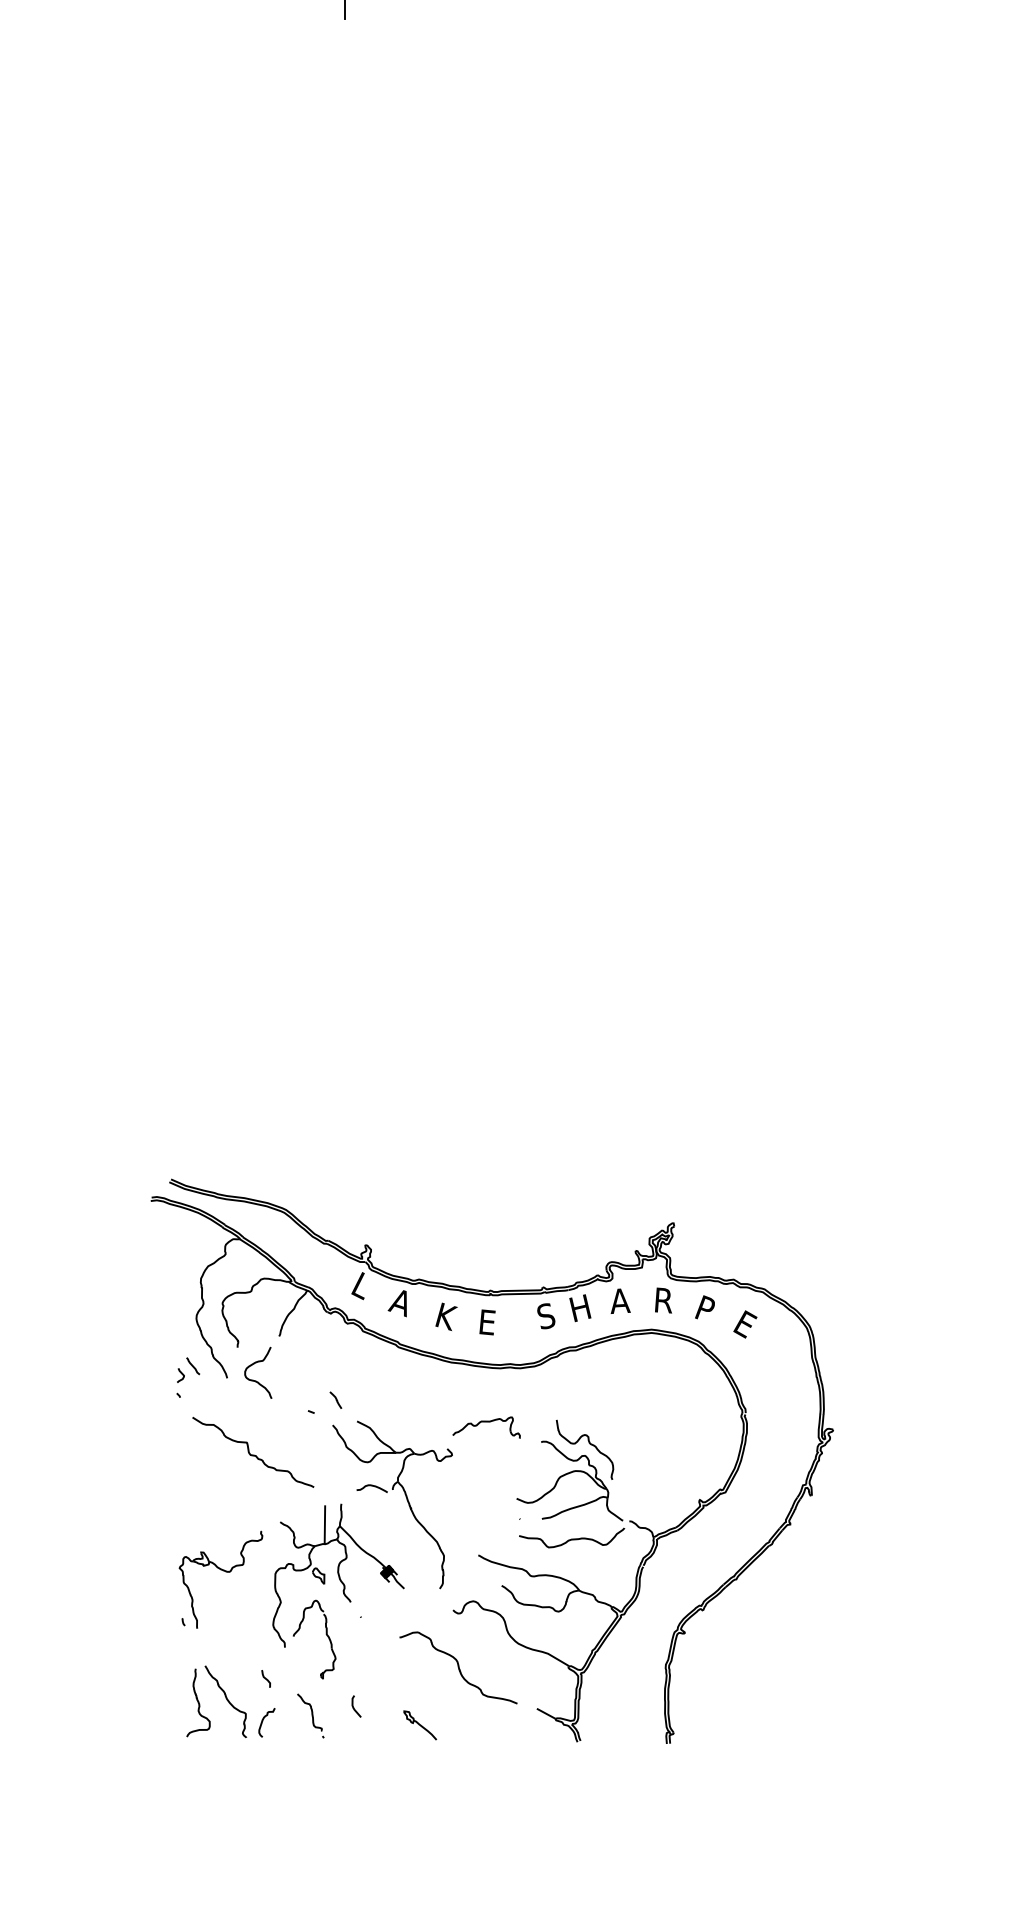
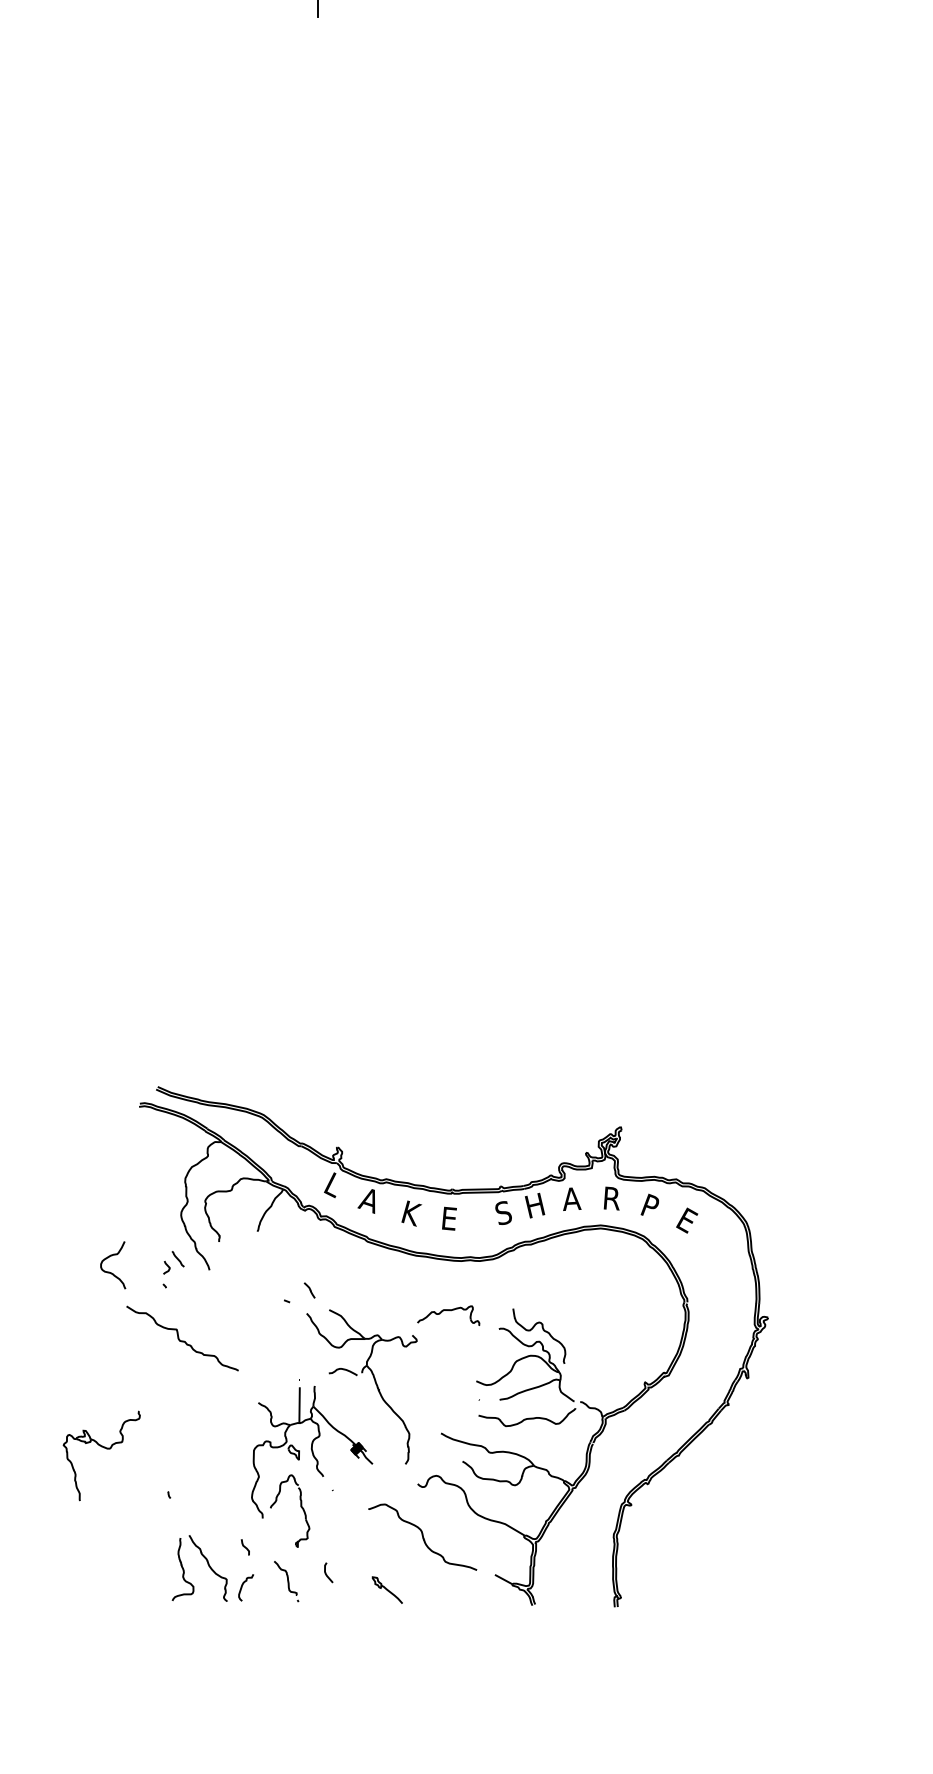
curve: (254, 1379) -> (109, 1271), moved
curve: (253, 1454) -> (182, 1340), moved
part: (223, 1571) -> (104, 1448), moved

